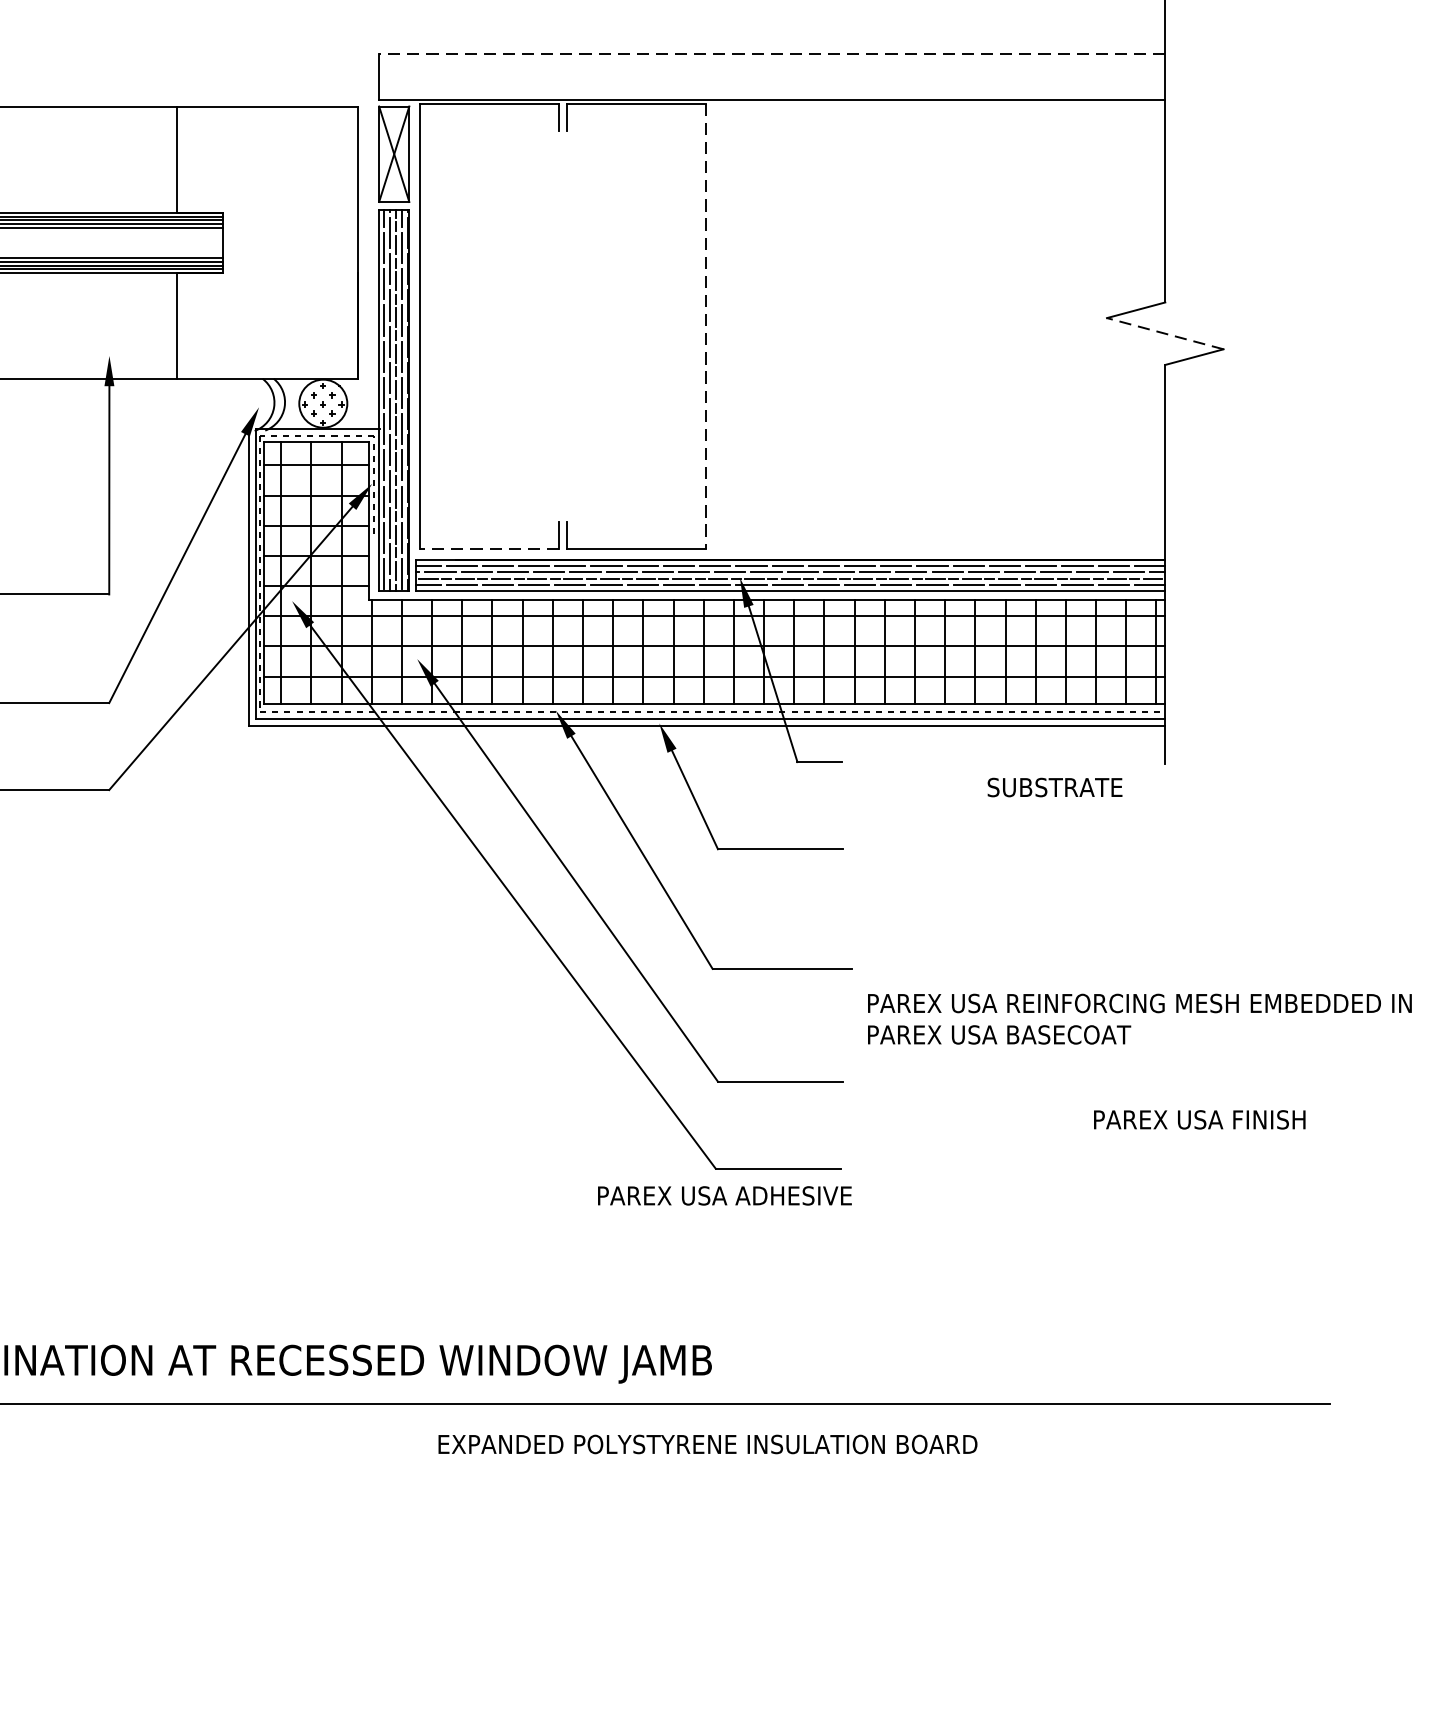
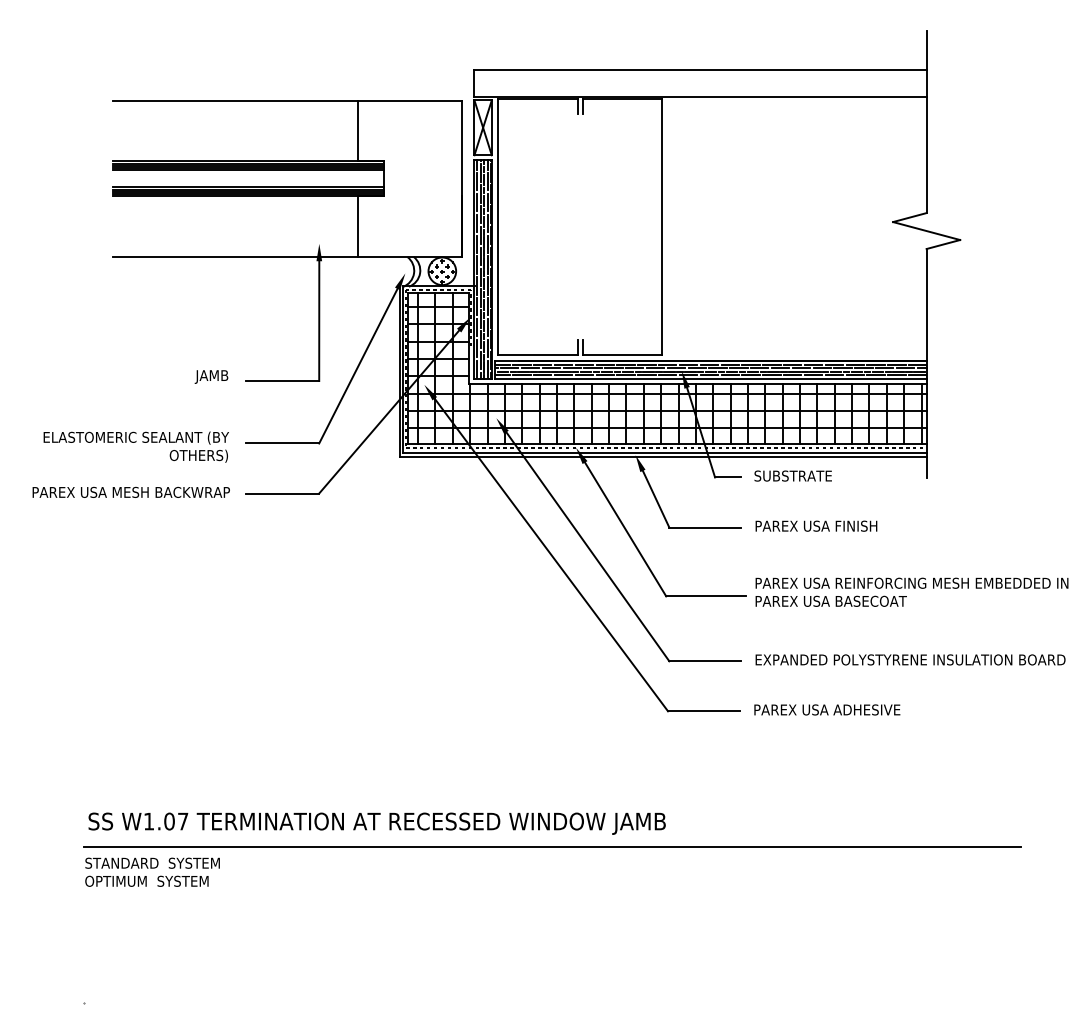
line: (772, 54) -> (700, 70), dashed -> solid
line: (706, 327) -> (662, 227), dashed -> solid
line: (1165, 334) -> (926, 231), dashed -> solid
line: (490, 550) -> (538, 355), dashed -> solid
text: (1053, 786) -> (792, 475), moved
text: (1138, 1017) -> (911, 591), moved
text: (1199, 1118) -> (816, 525), moved
text: (725, 1195) -> (827, 709), moved
text: (707, 1443) -> (910, 659), moved

